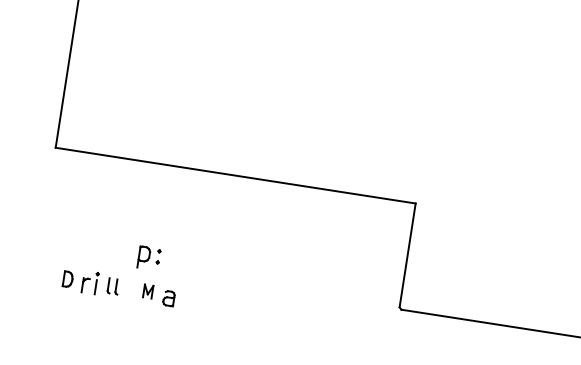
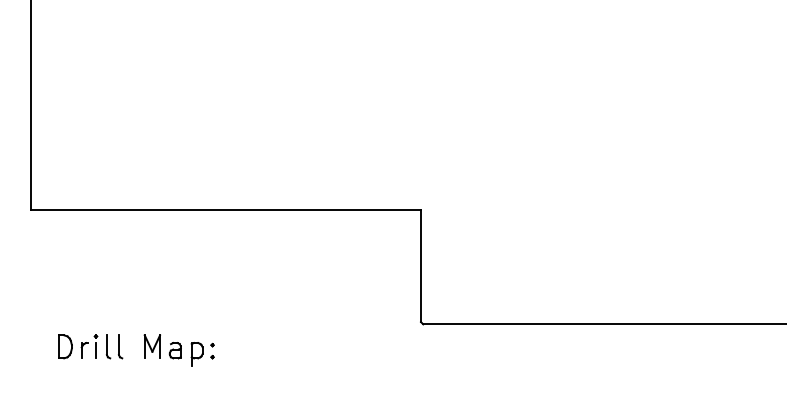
part: (148, 258) -> (202, 354), moved
part: (68, 279) -> (65, 346), size x1.43
part: (113, 286) -> (114, 346), size x1.43
part: (147, 291) -> (151, 346), size x1.67

